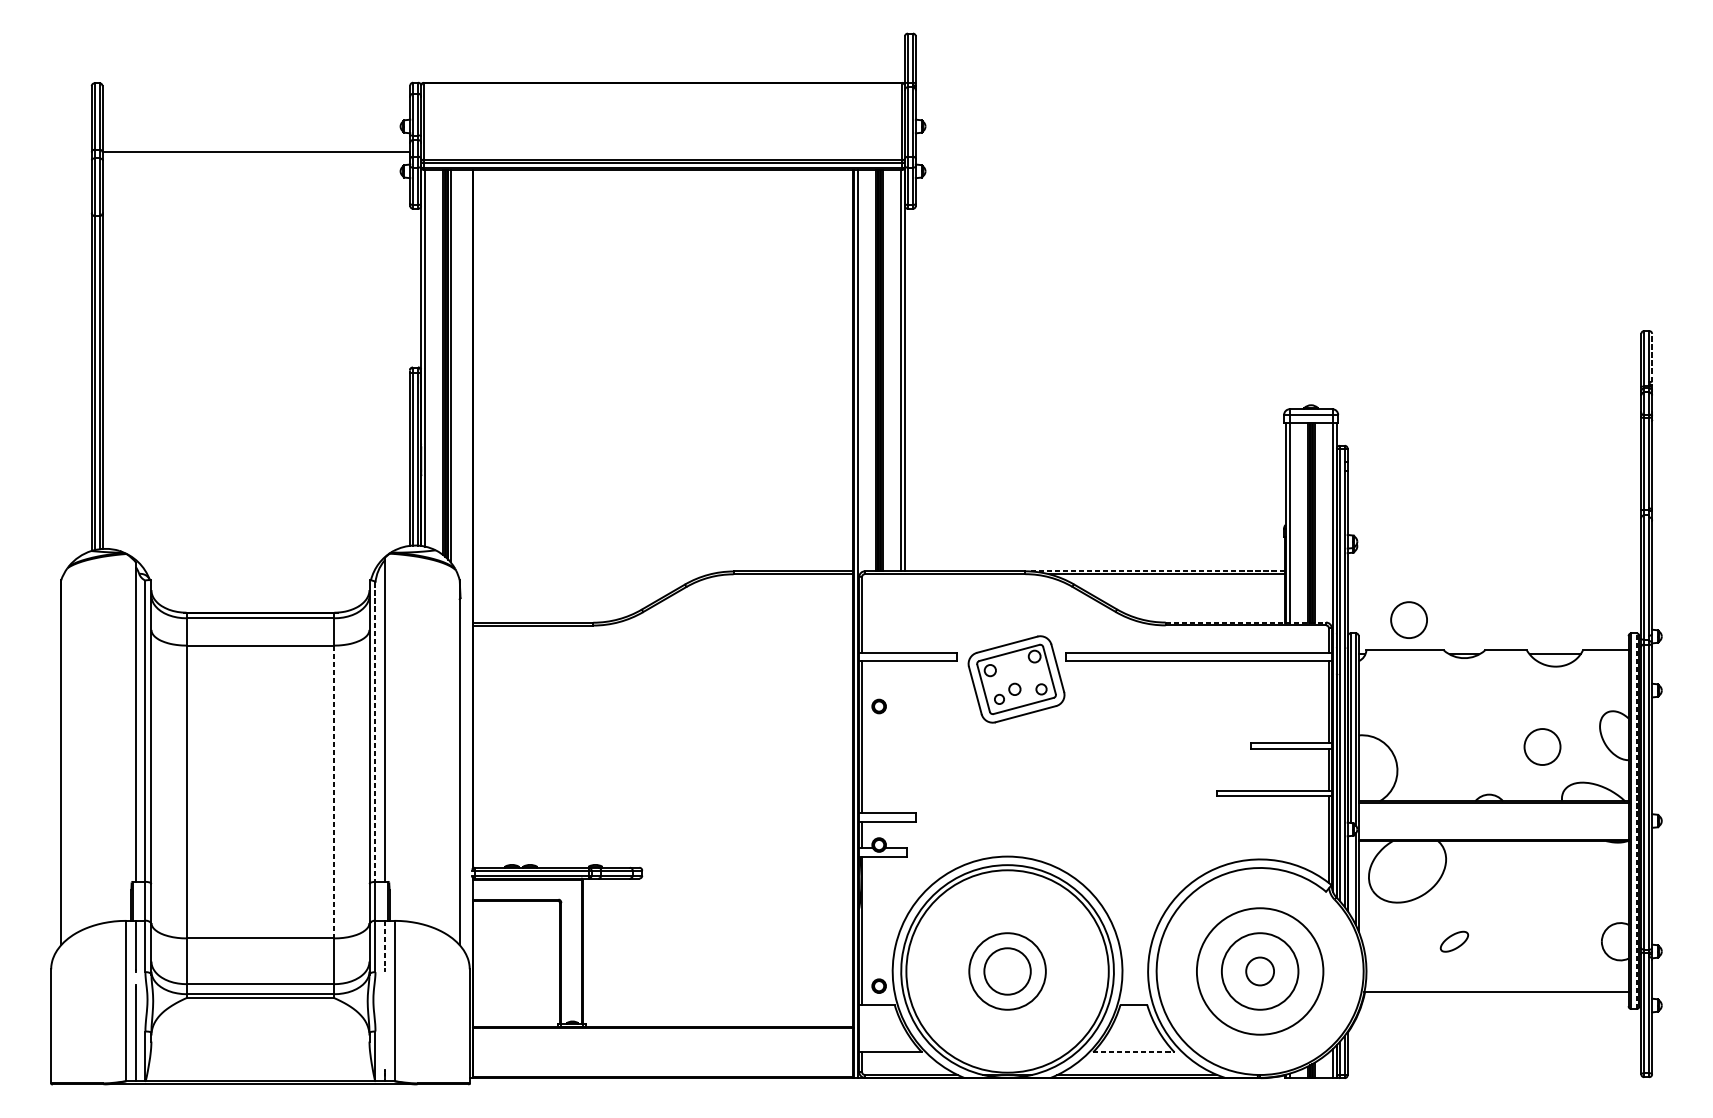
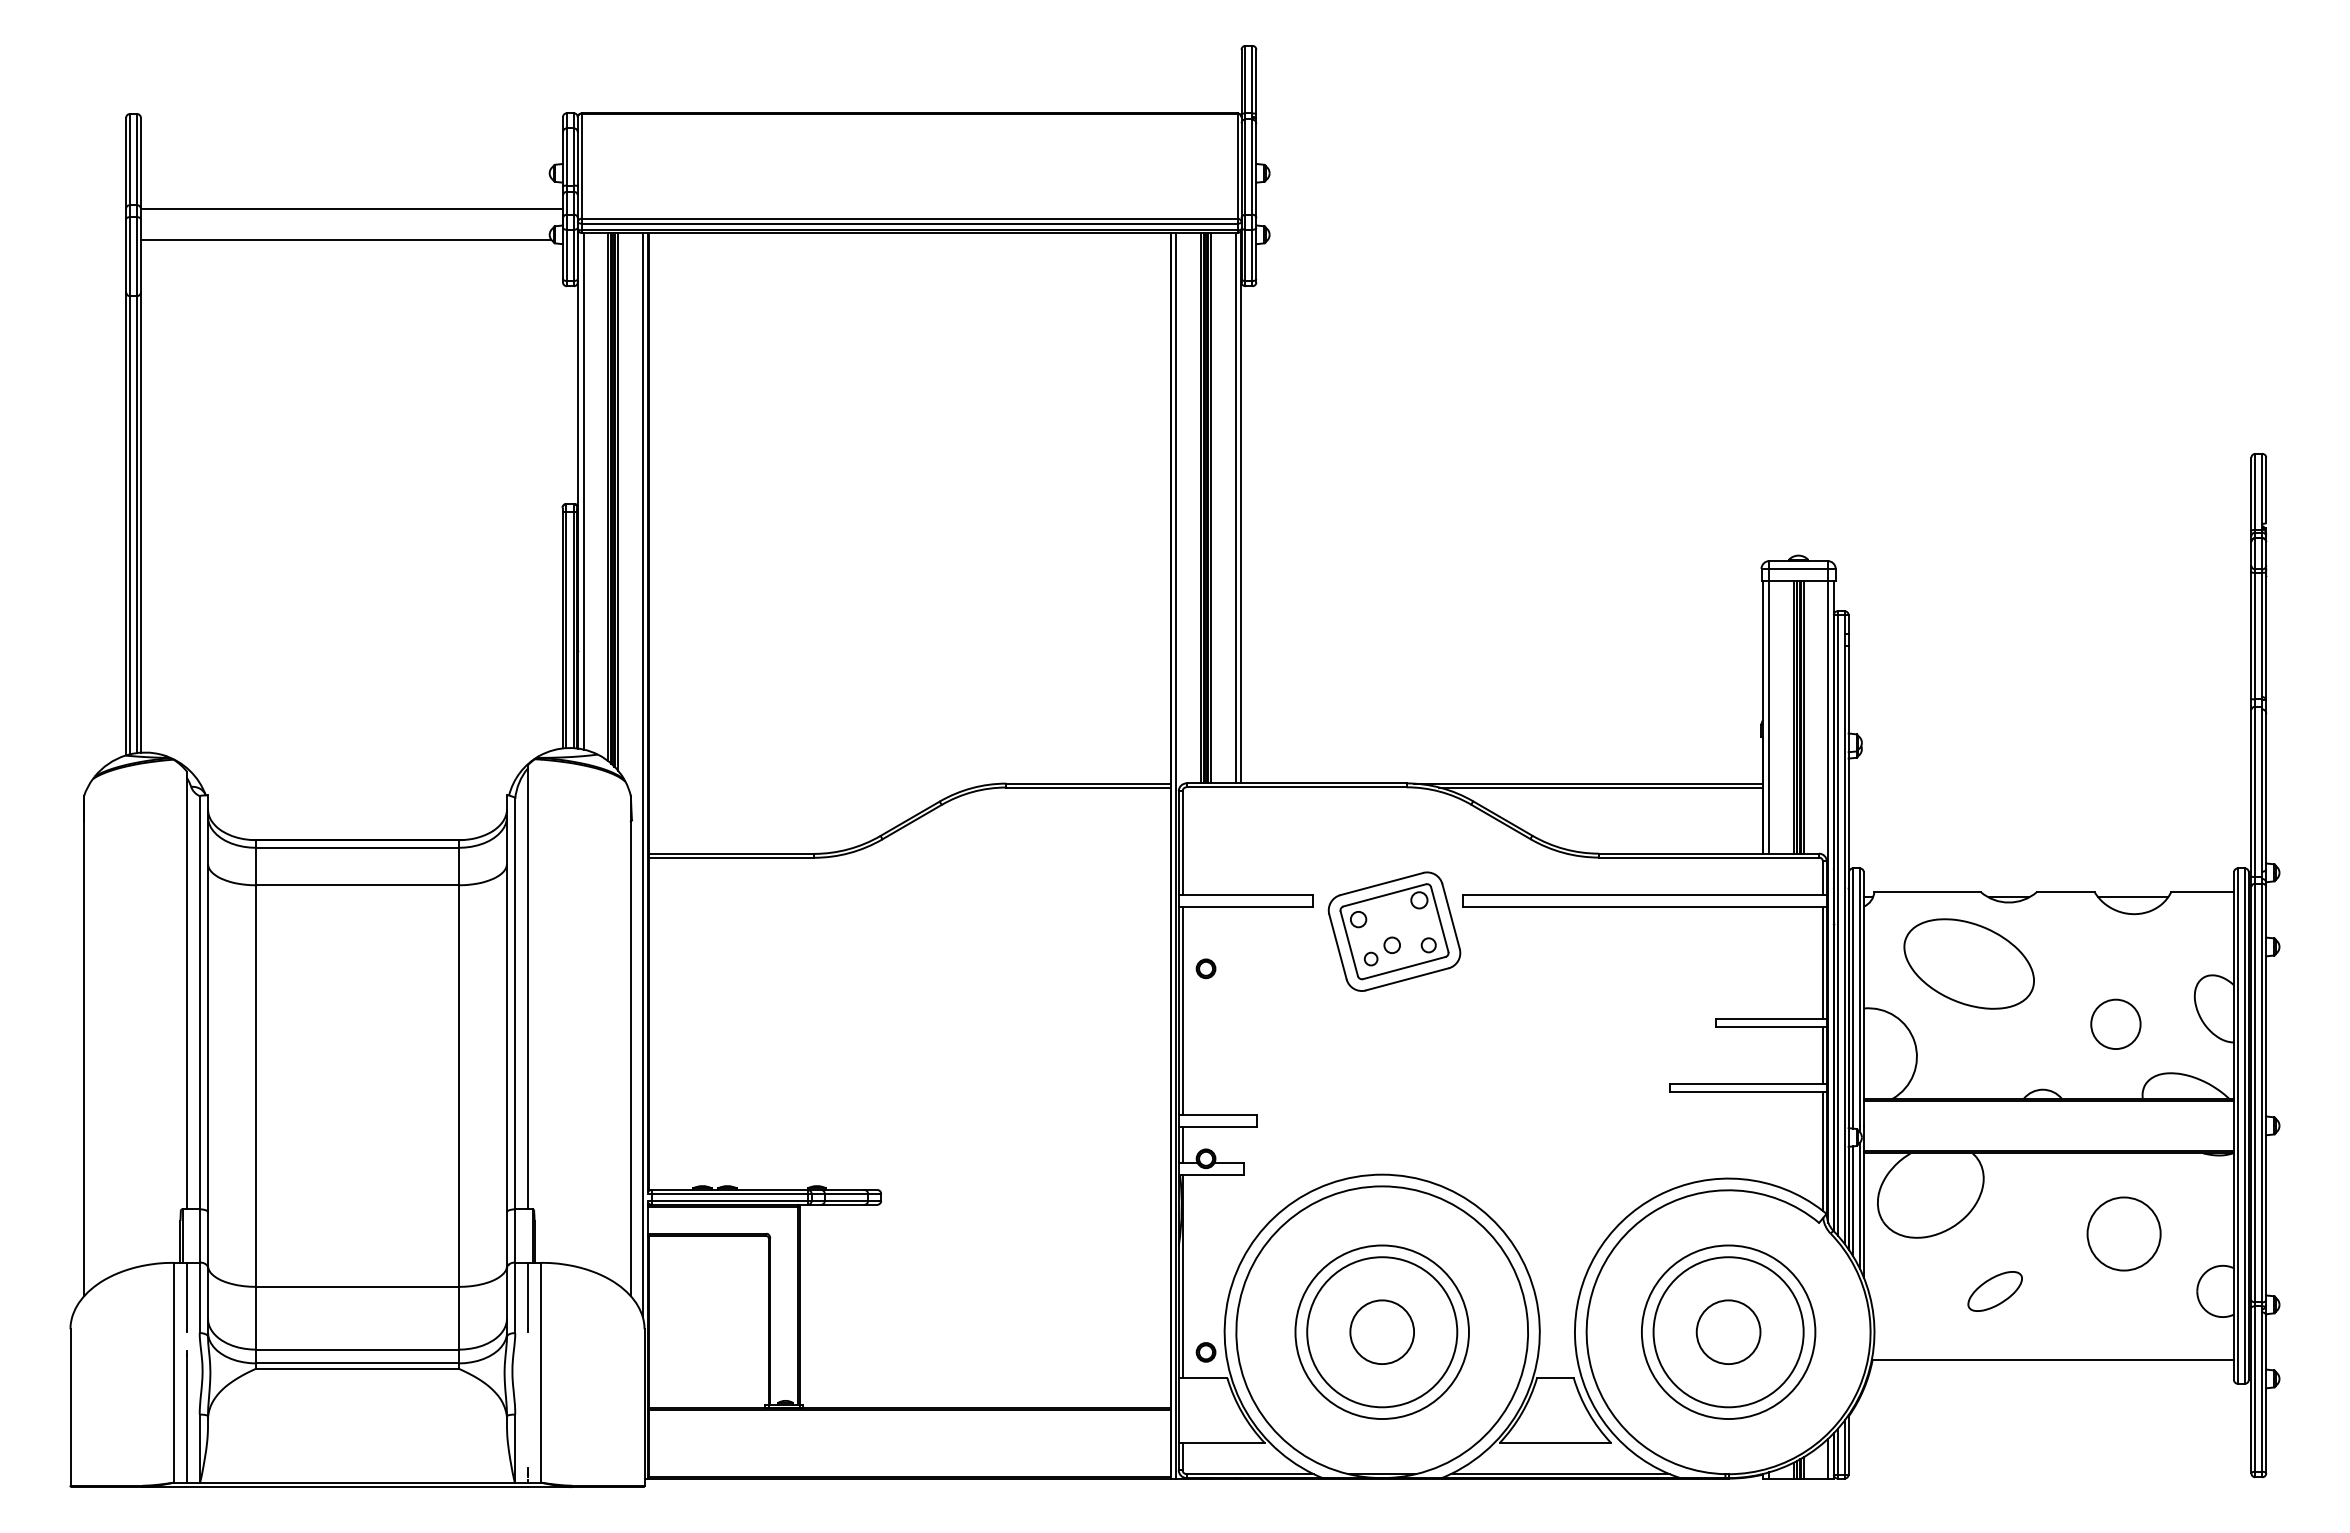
line: (251, 174) -> (345, 239), added
line: (1652, 357) -> (2266, 490), dashed -> solid
line: (468, 564) -> (642, 774), added
line: (1157, 571) -> (1588, 783), dashed -> solid
circle: (1408, 619) -> (1932, 849), removed
line: (1246, 622) -> (1709, 853), dashed -> solid
part: (1435, 702) -> (1968, 963), added
line: (375, 732) -> (515, 1004), dashed -> solid
line: (334, 792) -> (458, 1086), dashed -> solid
line: (1636, 821) -> (2244, 1126), dashed -> solid
line: (1350, 875) -> (1852, 1200), added
circle: (1548, 899) -> (2123, 1233), added
part: (1453, 941) -> (1994, 1291), size x1.43
line: (384, 944) -> (527, 1295), dashed -> solid
circle: (1007, 971) -> (1381, 1332), size x0.62
circle: (1007, 971) -> (1382, 1332), size x1.43
circle: (1260, 971) -> (1728, 1332), size x1.43
circle: (1260, 971) -> (1728, 1332), size x1.67
line: (1133, 1052) -> (1555, 1443), dashed -> solid

